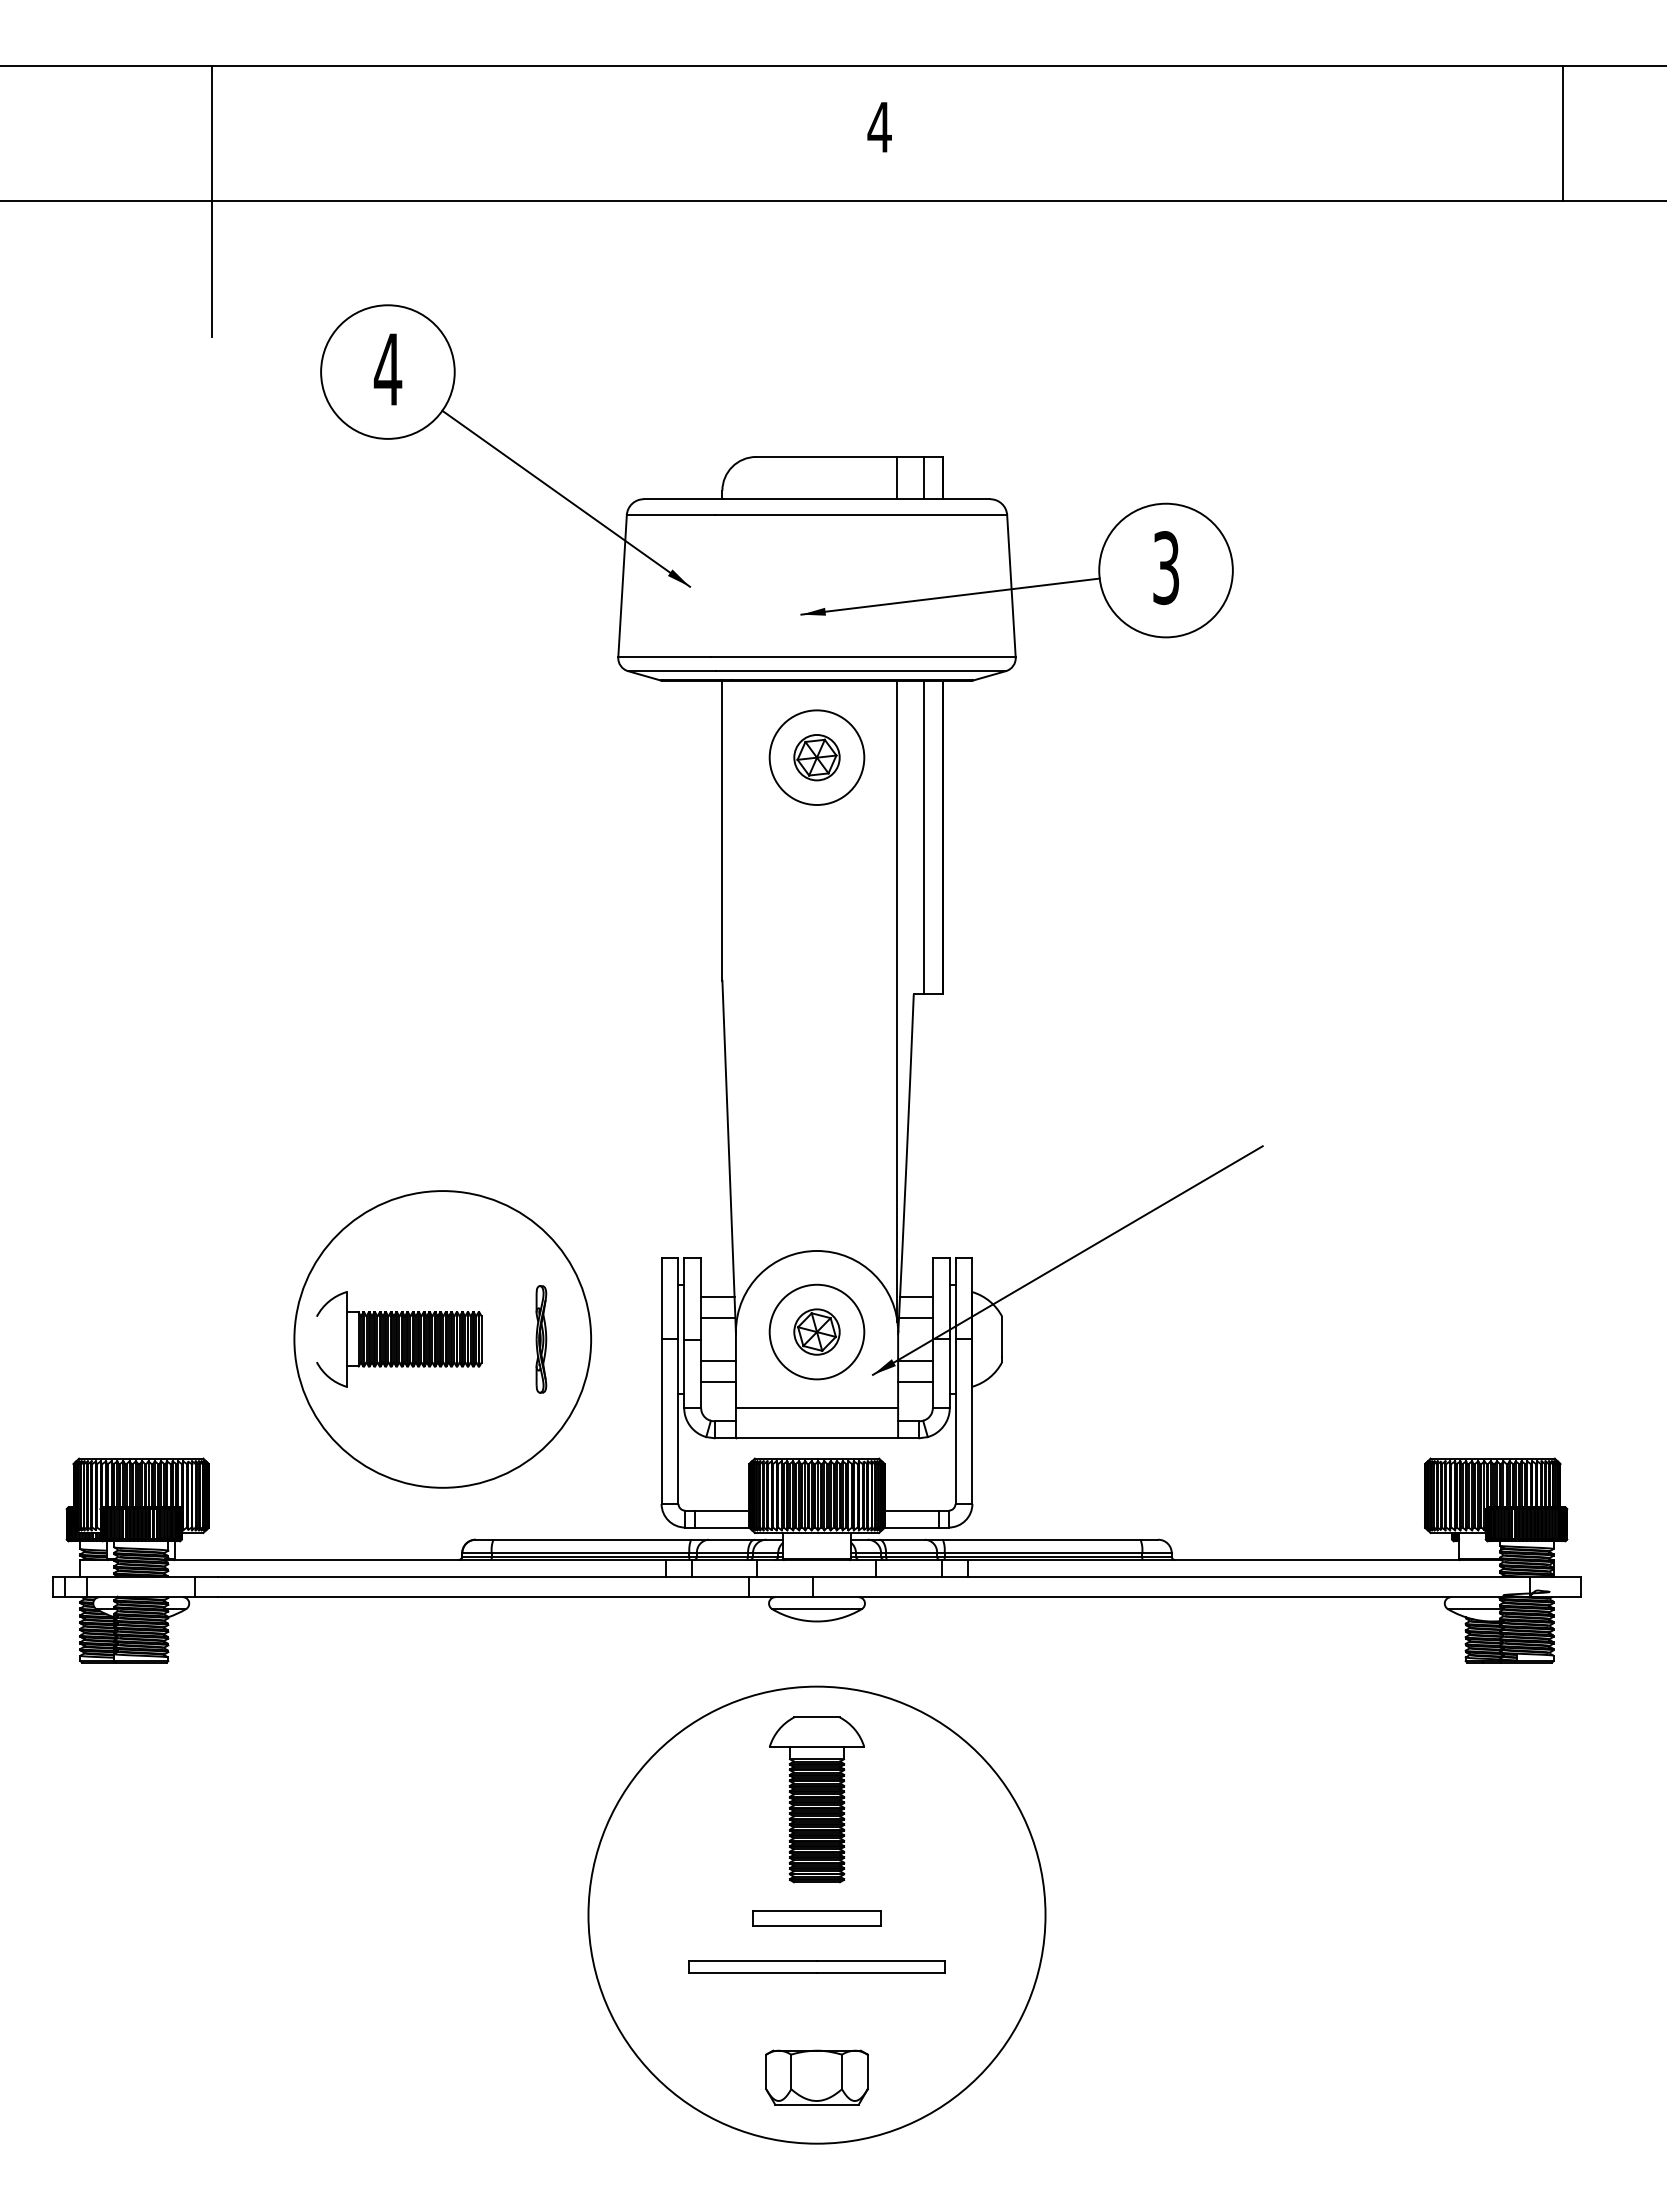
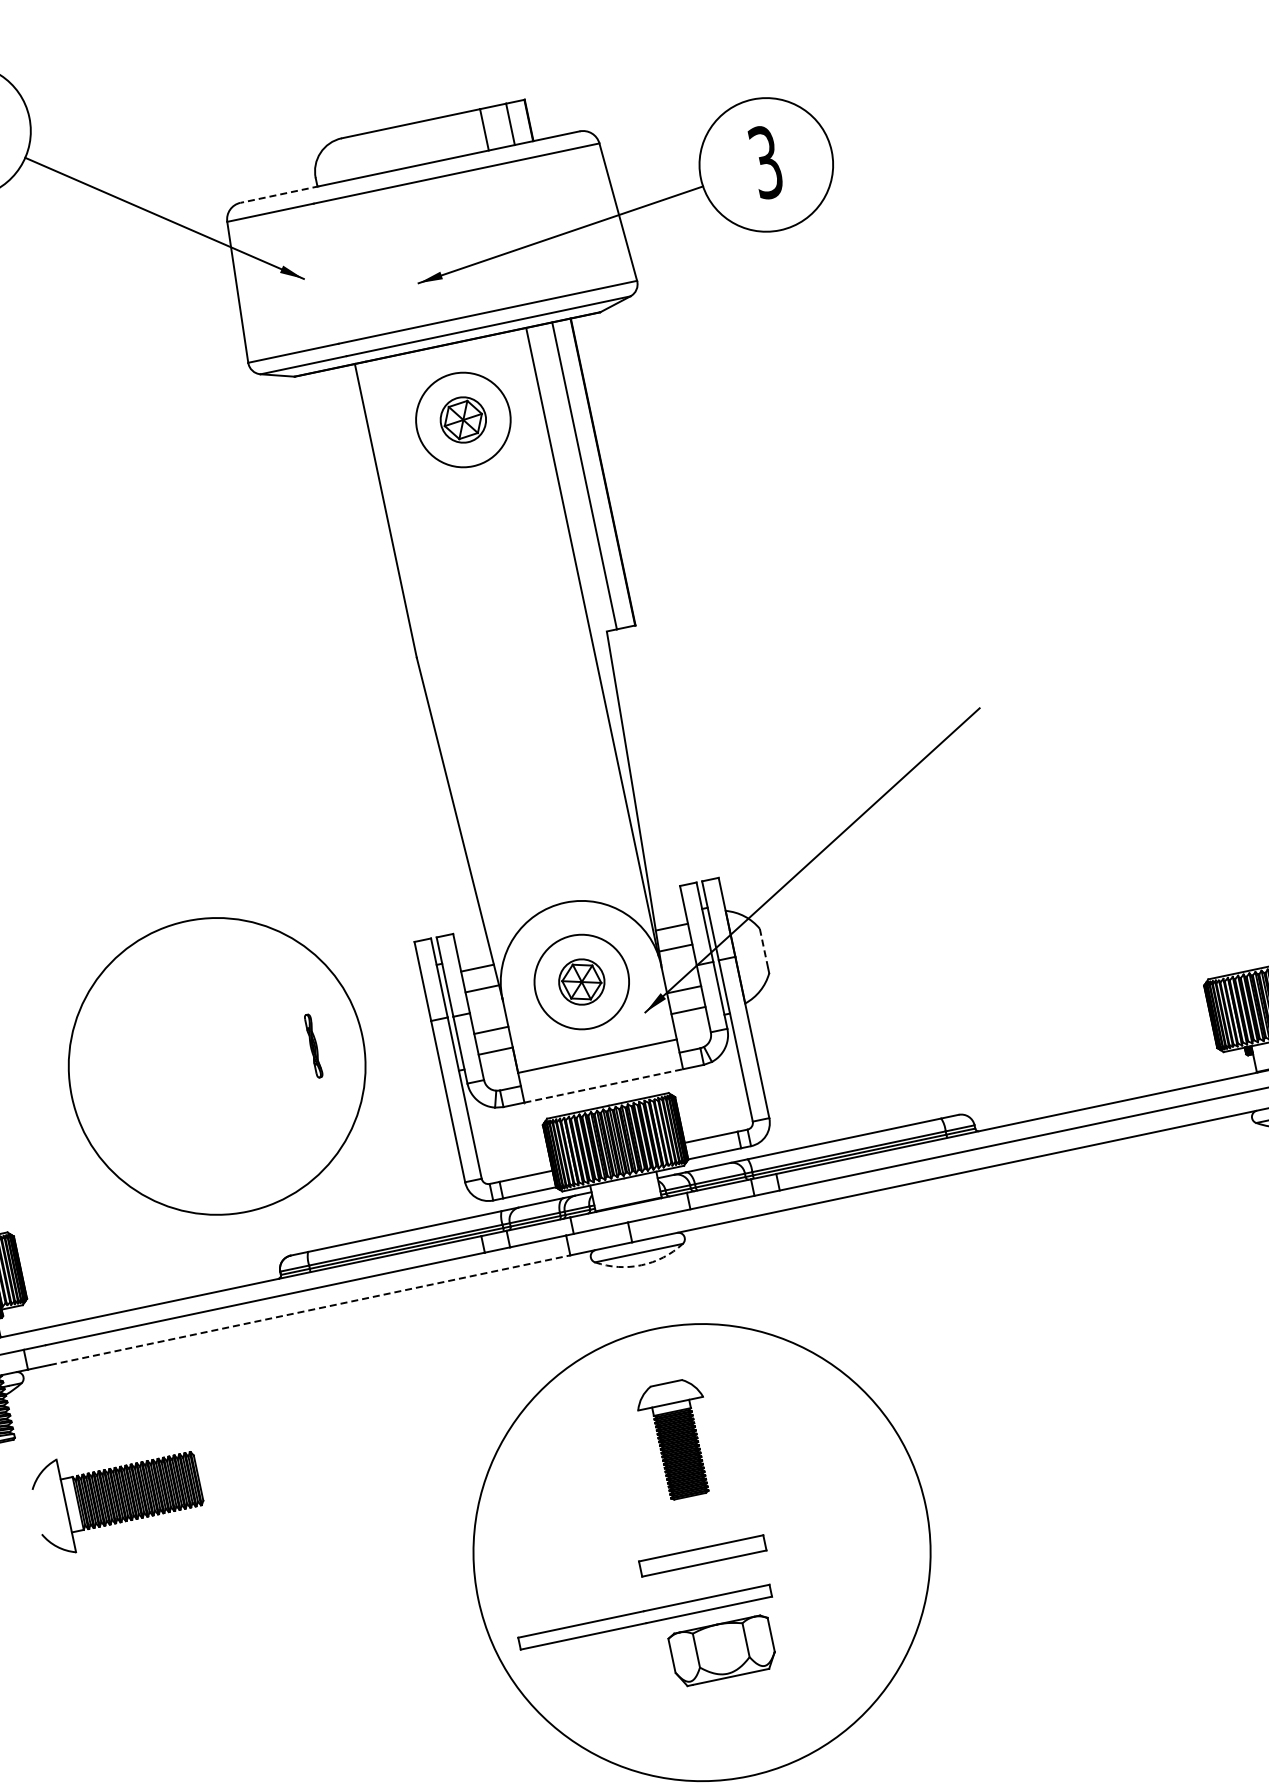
line: (683, 499) -> (279, 194), solid -> dashed
line: (1002, 1337) -> (764, 949), solid -> dashed
part: (399, 1339) -> (118, 1495), moved
part: (541, 1339) -> (313, 1046), size x0.6
line: (817, 1438) -> (604, 1086), solid -> dashed
line: (483, 1597) -> (310, 1310), solid -> dashed
arc: (817, 1621) -> (641, 1265), solid -> dashed
part: (816, 1799) -> (677, 1439), size x0.7
part: (816, 1966) -> (644, 1617), moved
part: (816, 2077) -> (722, 1650), moved

